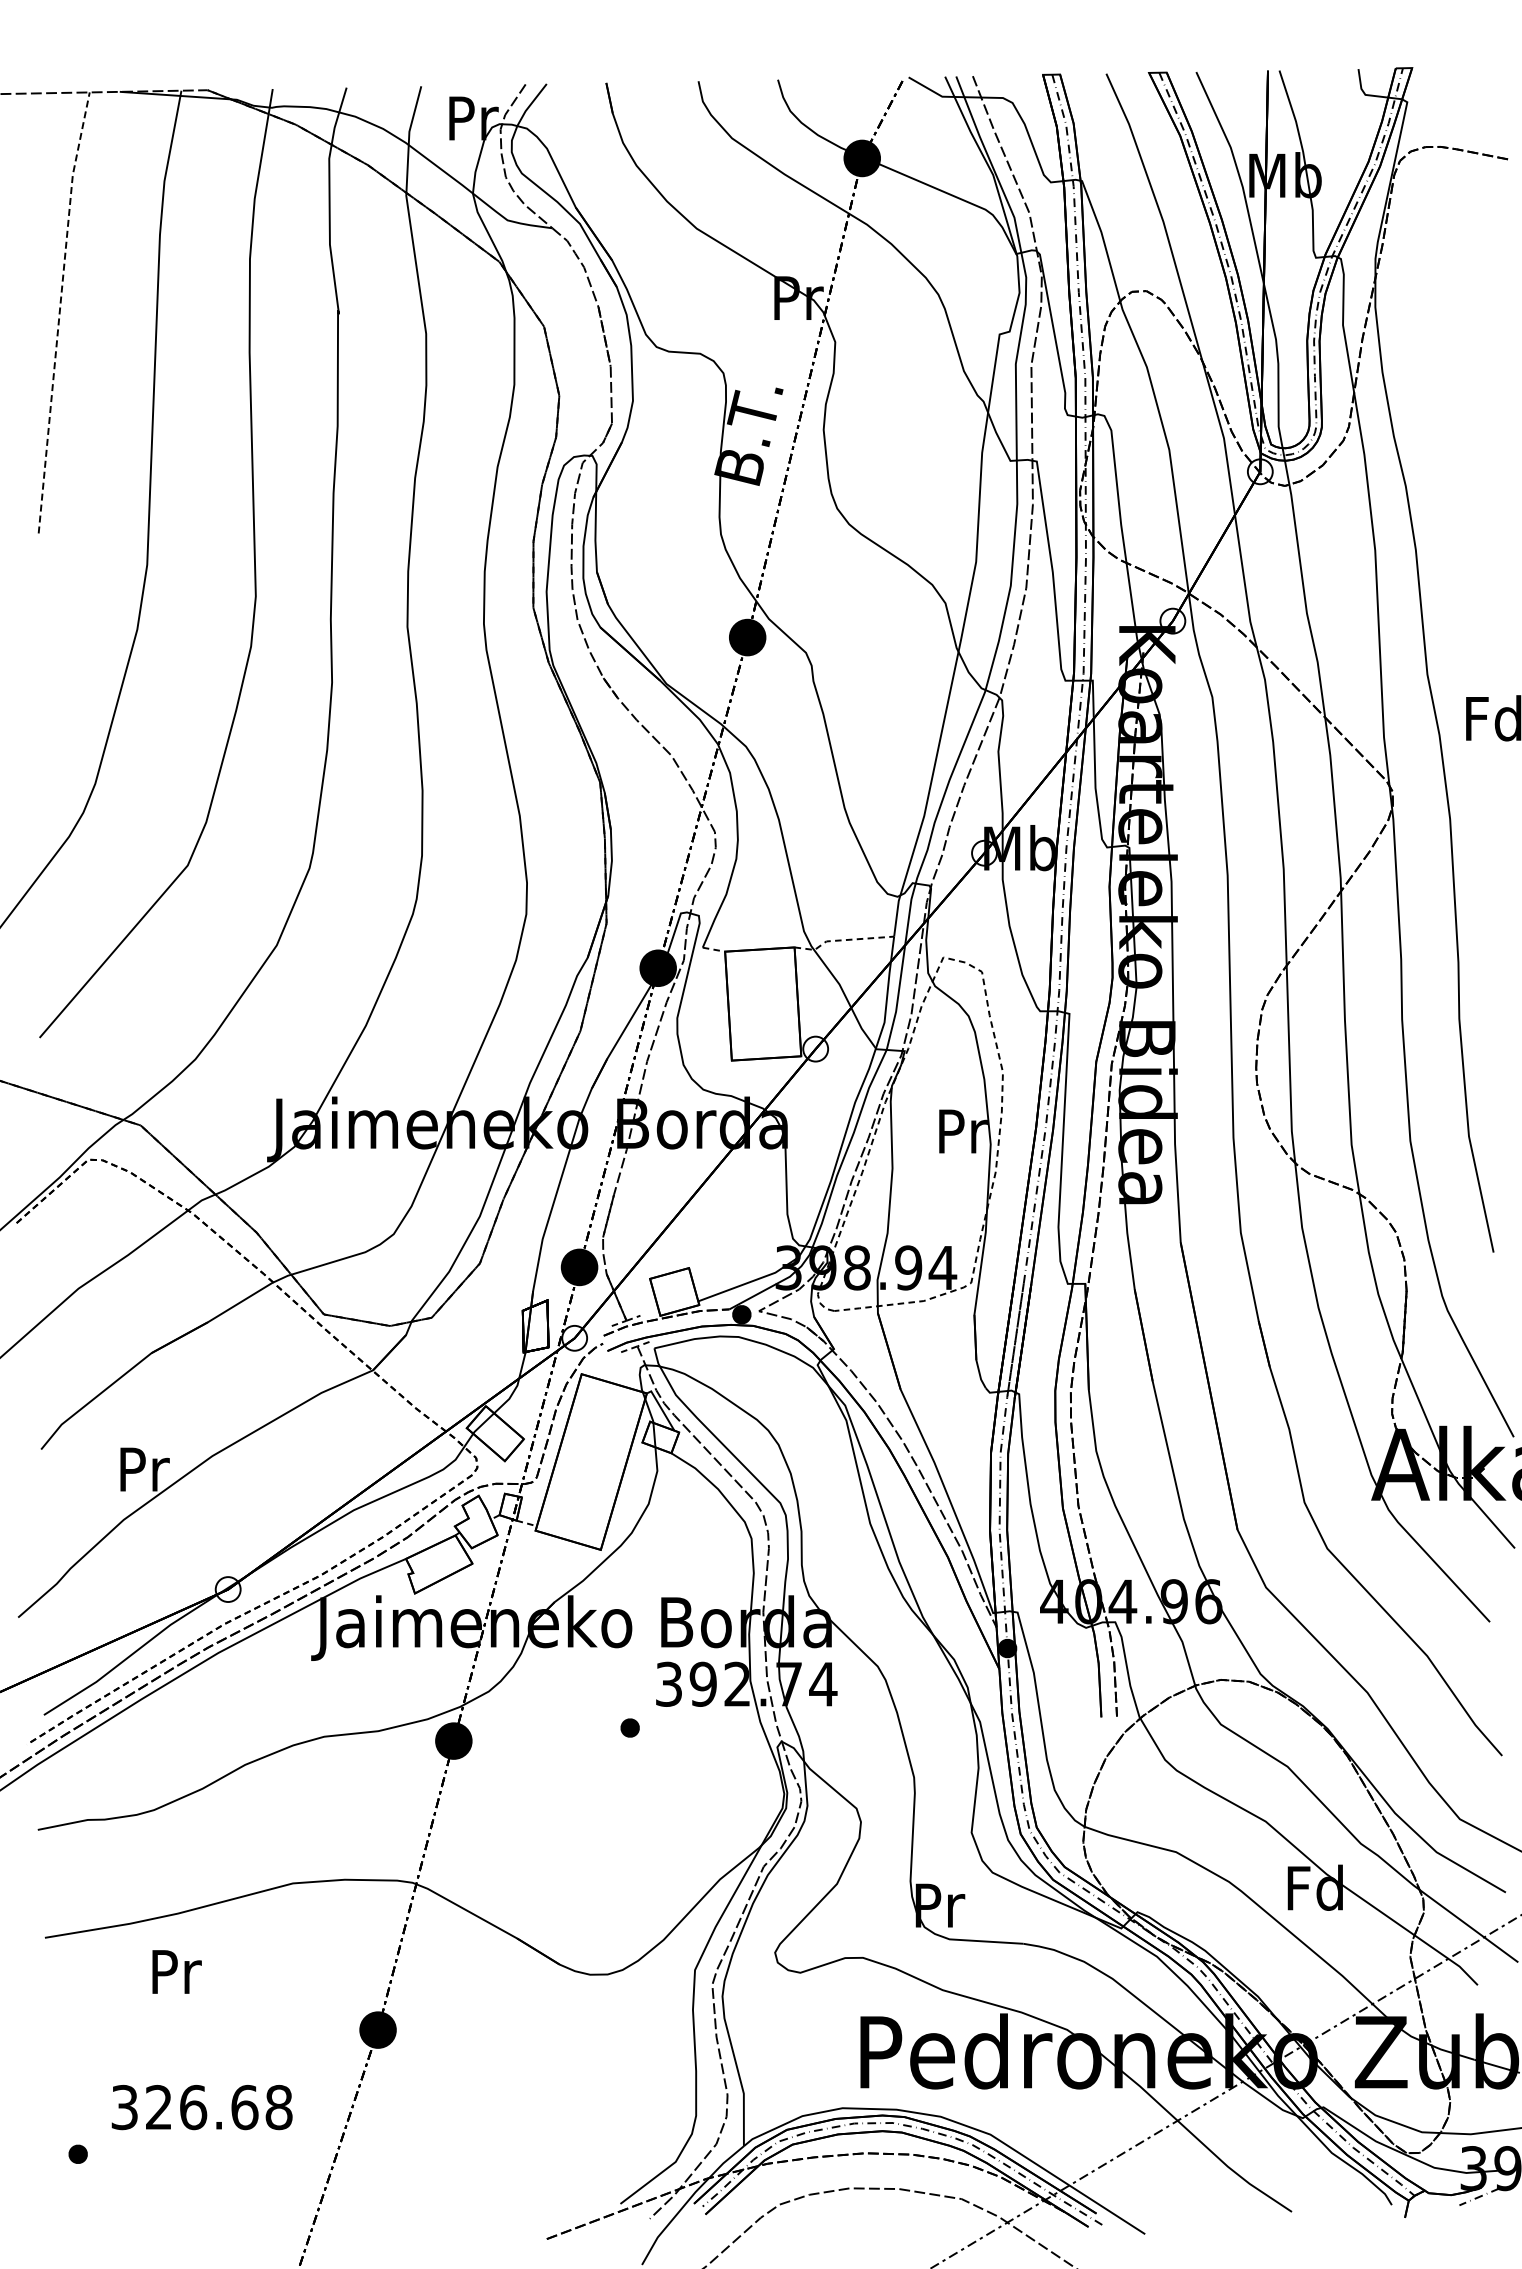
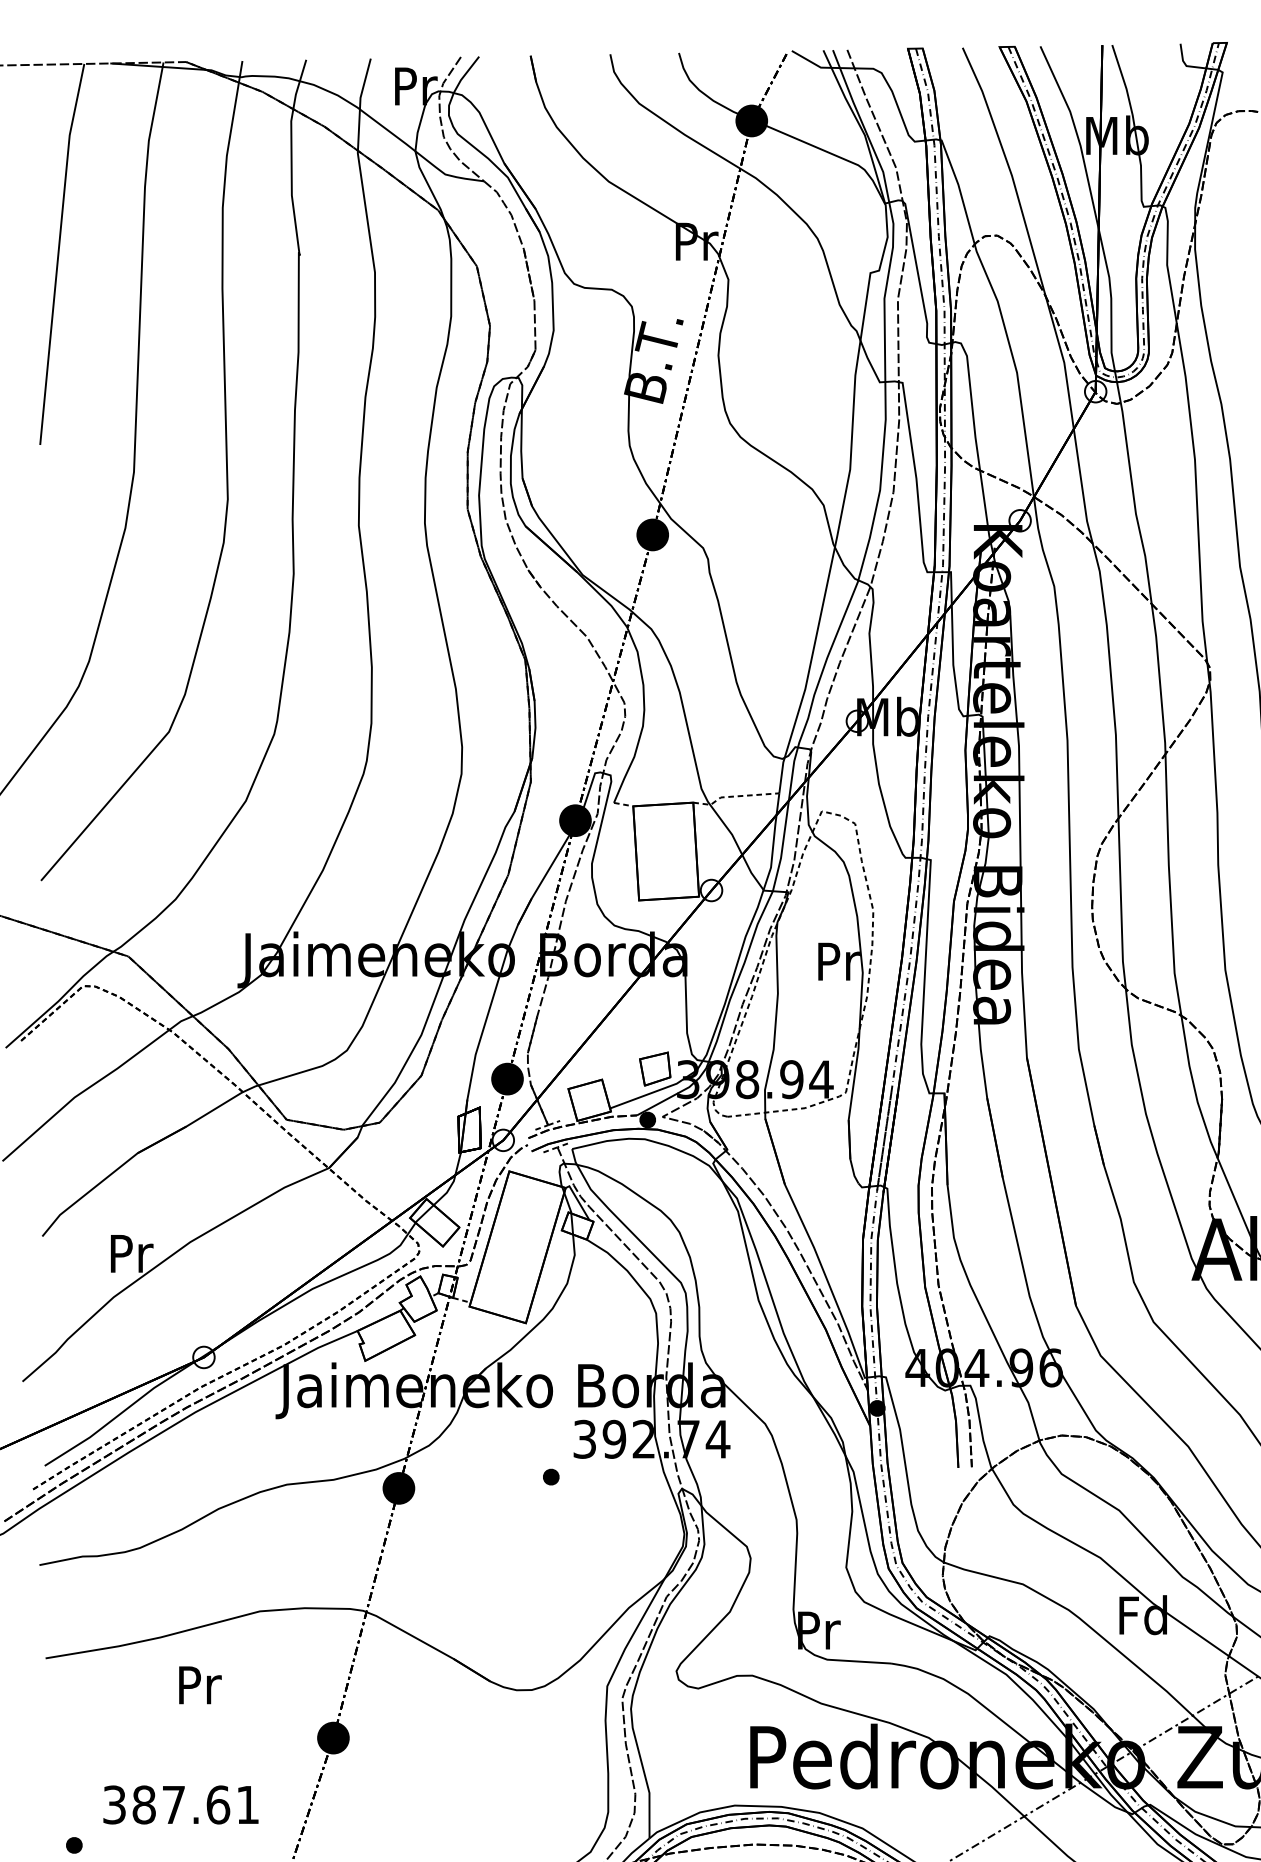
line: (59, 311) -> (58, 253), dashed -> solid
part: (750, 1255) -> (655, 1068), added
text: (176, 1971) -> (199, 1684), moved
text: (218, 2107) -> (195, 1804), 326.68 -> 387.61

